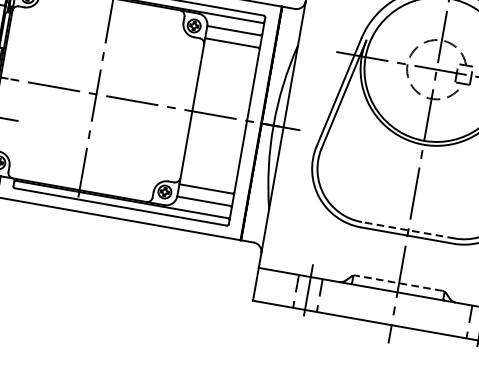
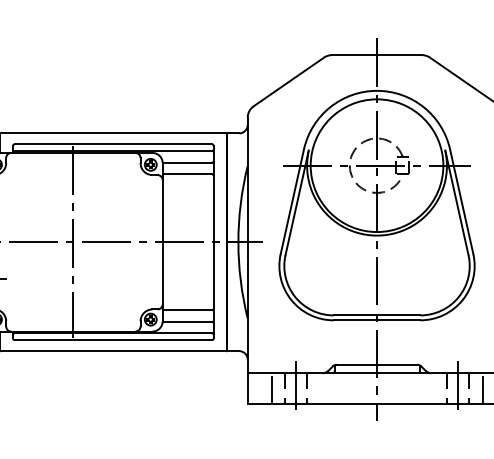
line: (407, 230) -> (376, 315), dashed -> solid
line: (398, 282) -> (376, 364), dashed -> solid
line: (281, 289) -> (271, 389), added

